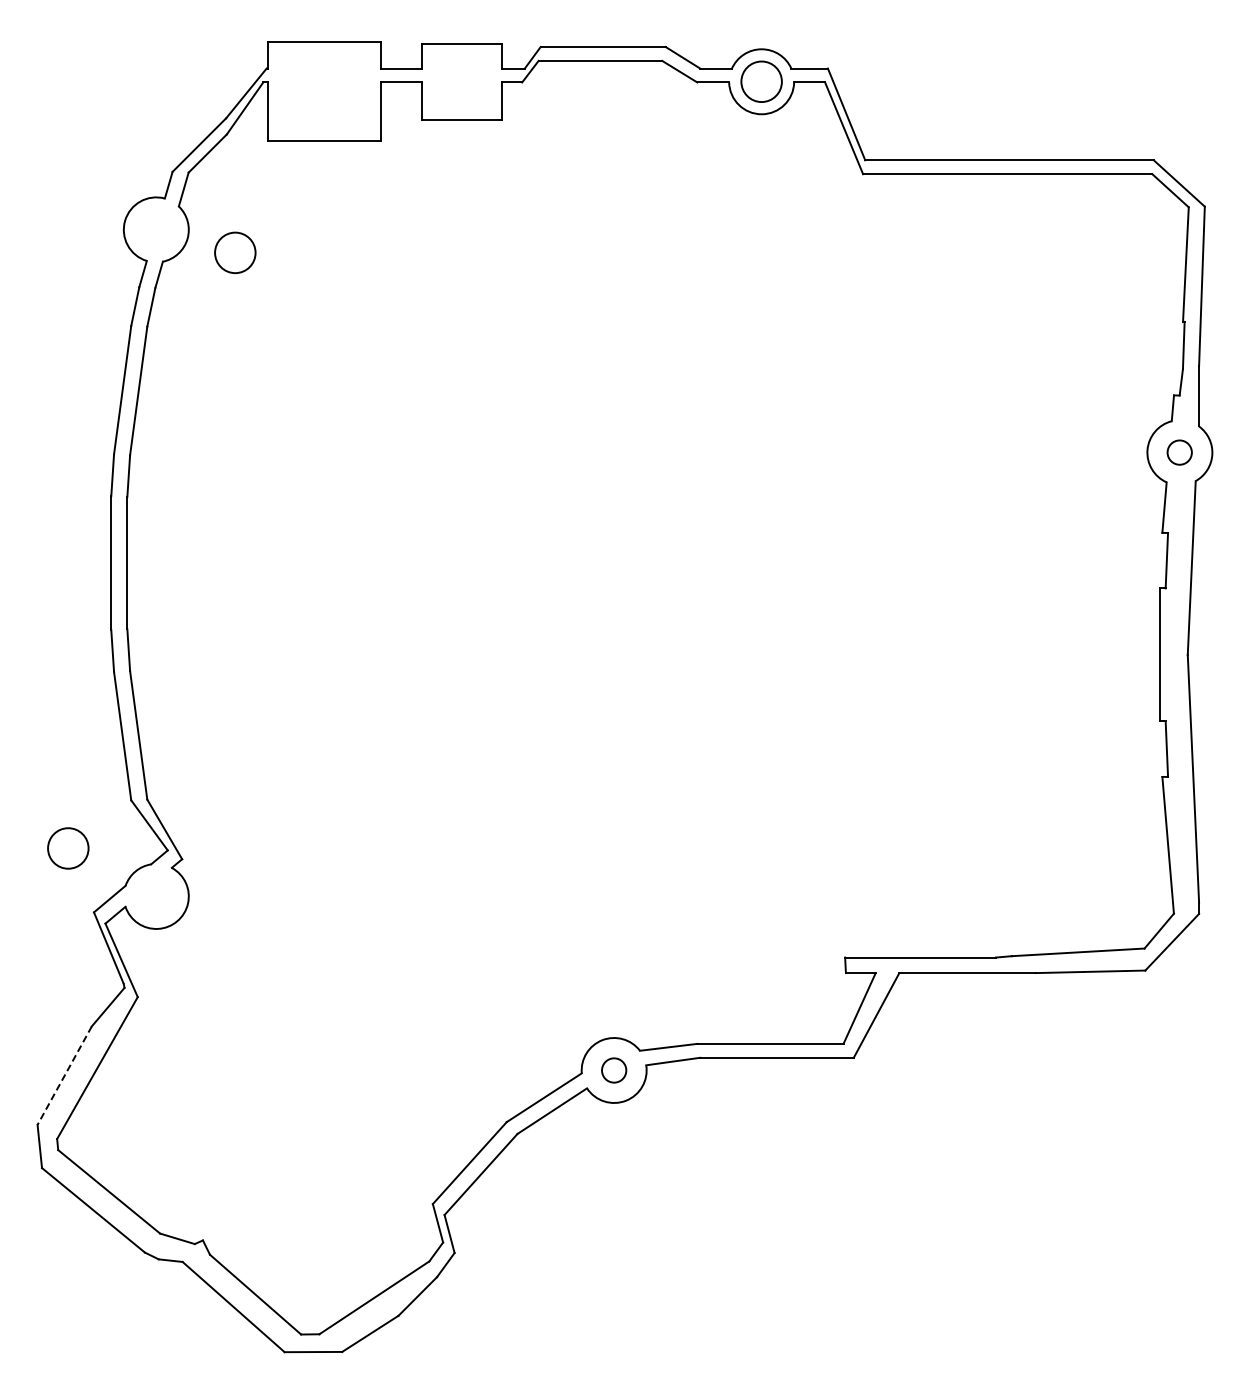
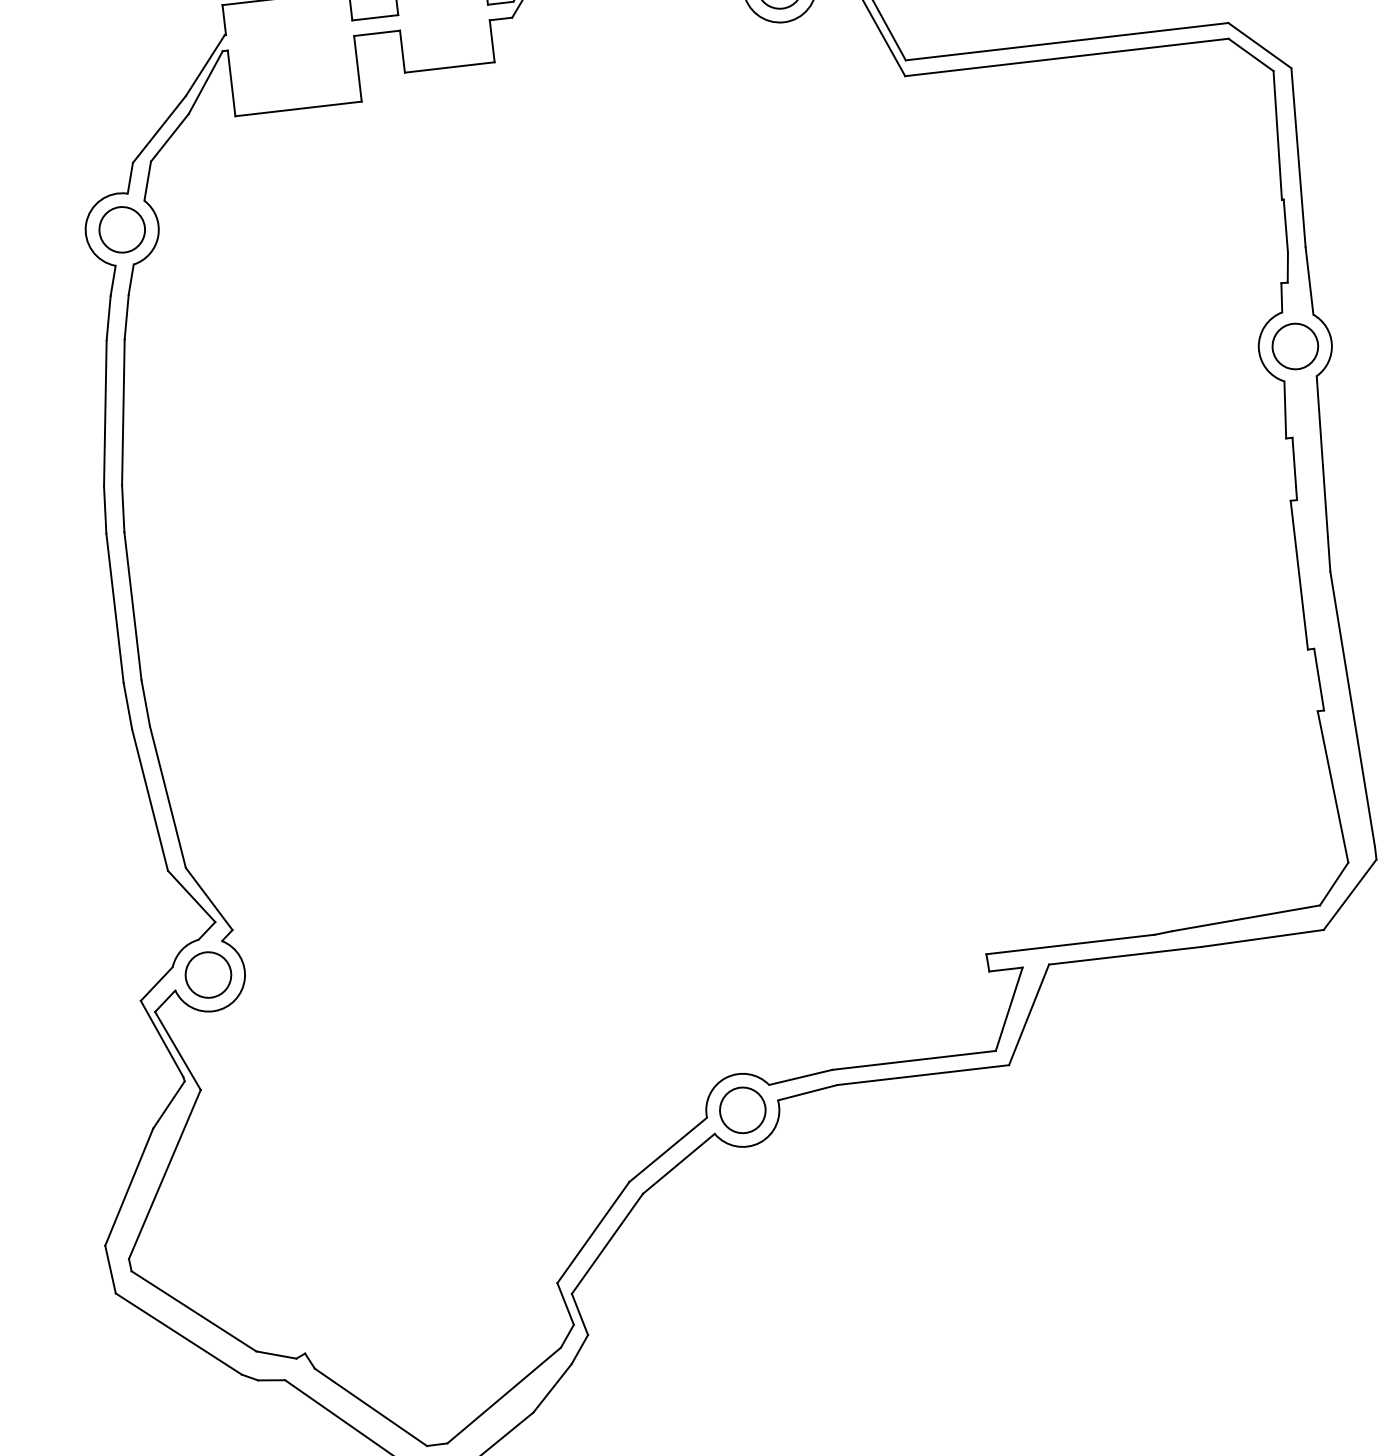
circle: (235, 252) -> (122, 229), moved
circle: (1179, 452) -> (1294, 346), size x1.67
circle: (68, 848) -> (208, 975), moved
circle: (613, 1070) -> (742, 1110), size x1.67
line: (64, 1076) -> (129, 1188), dashed -> solid

